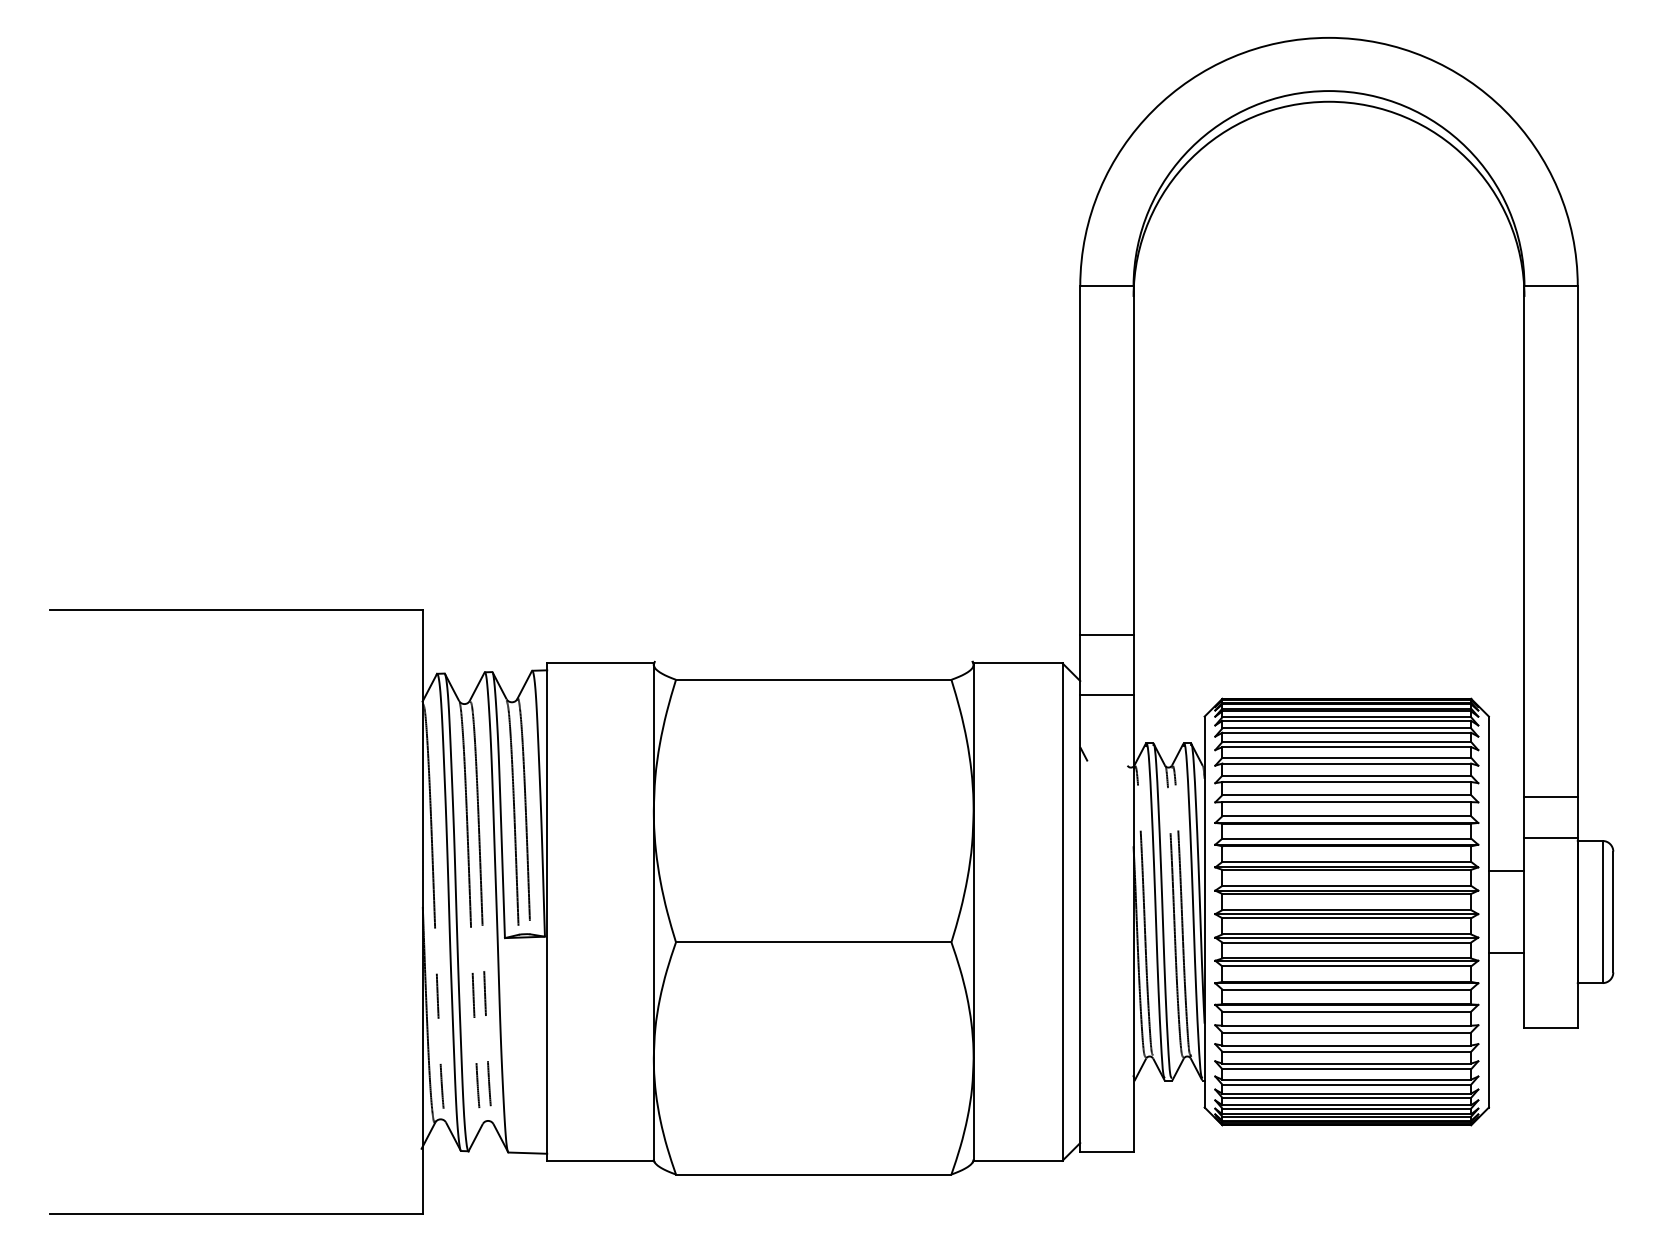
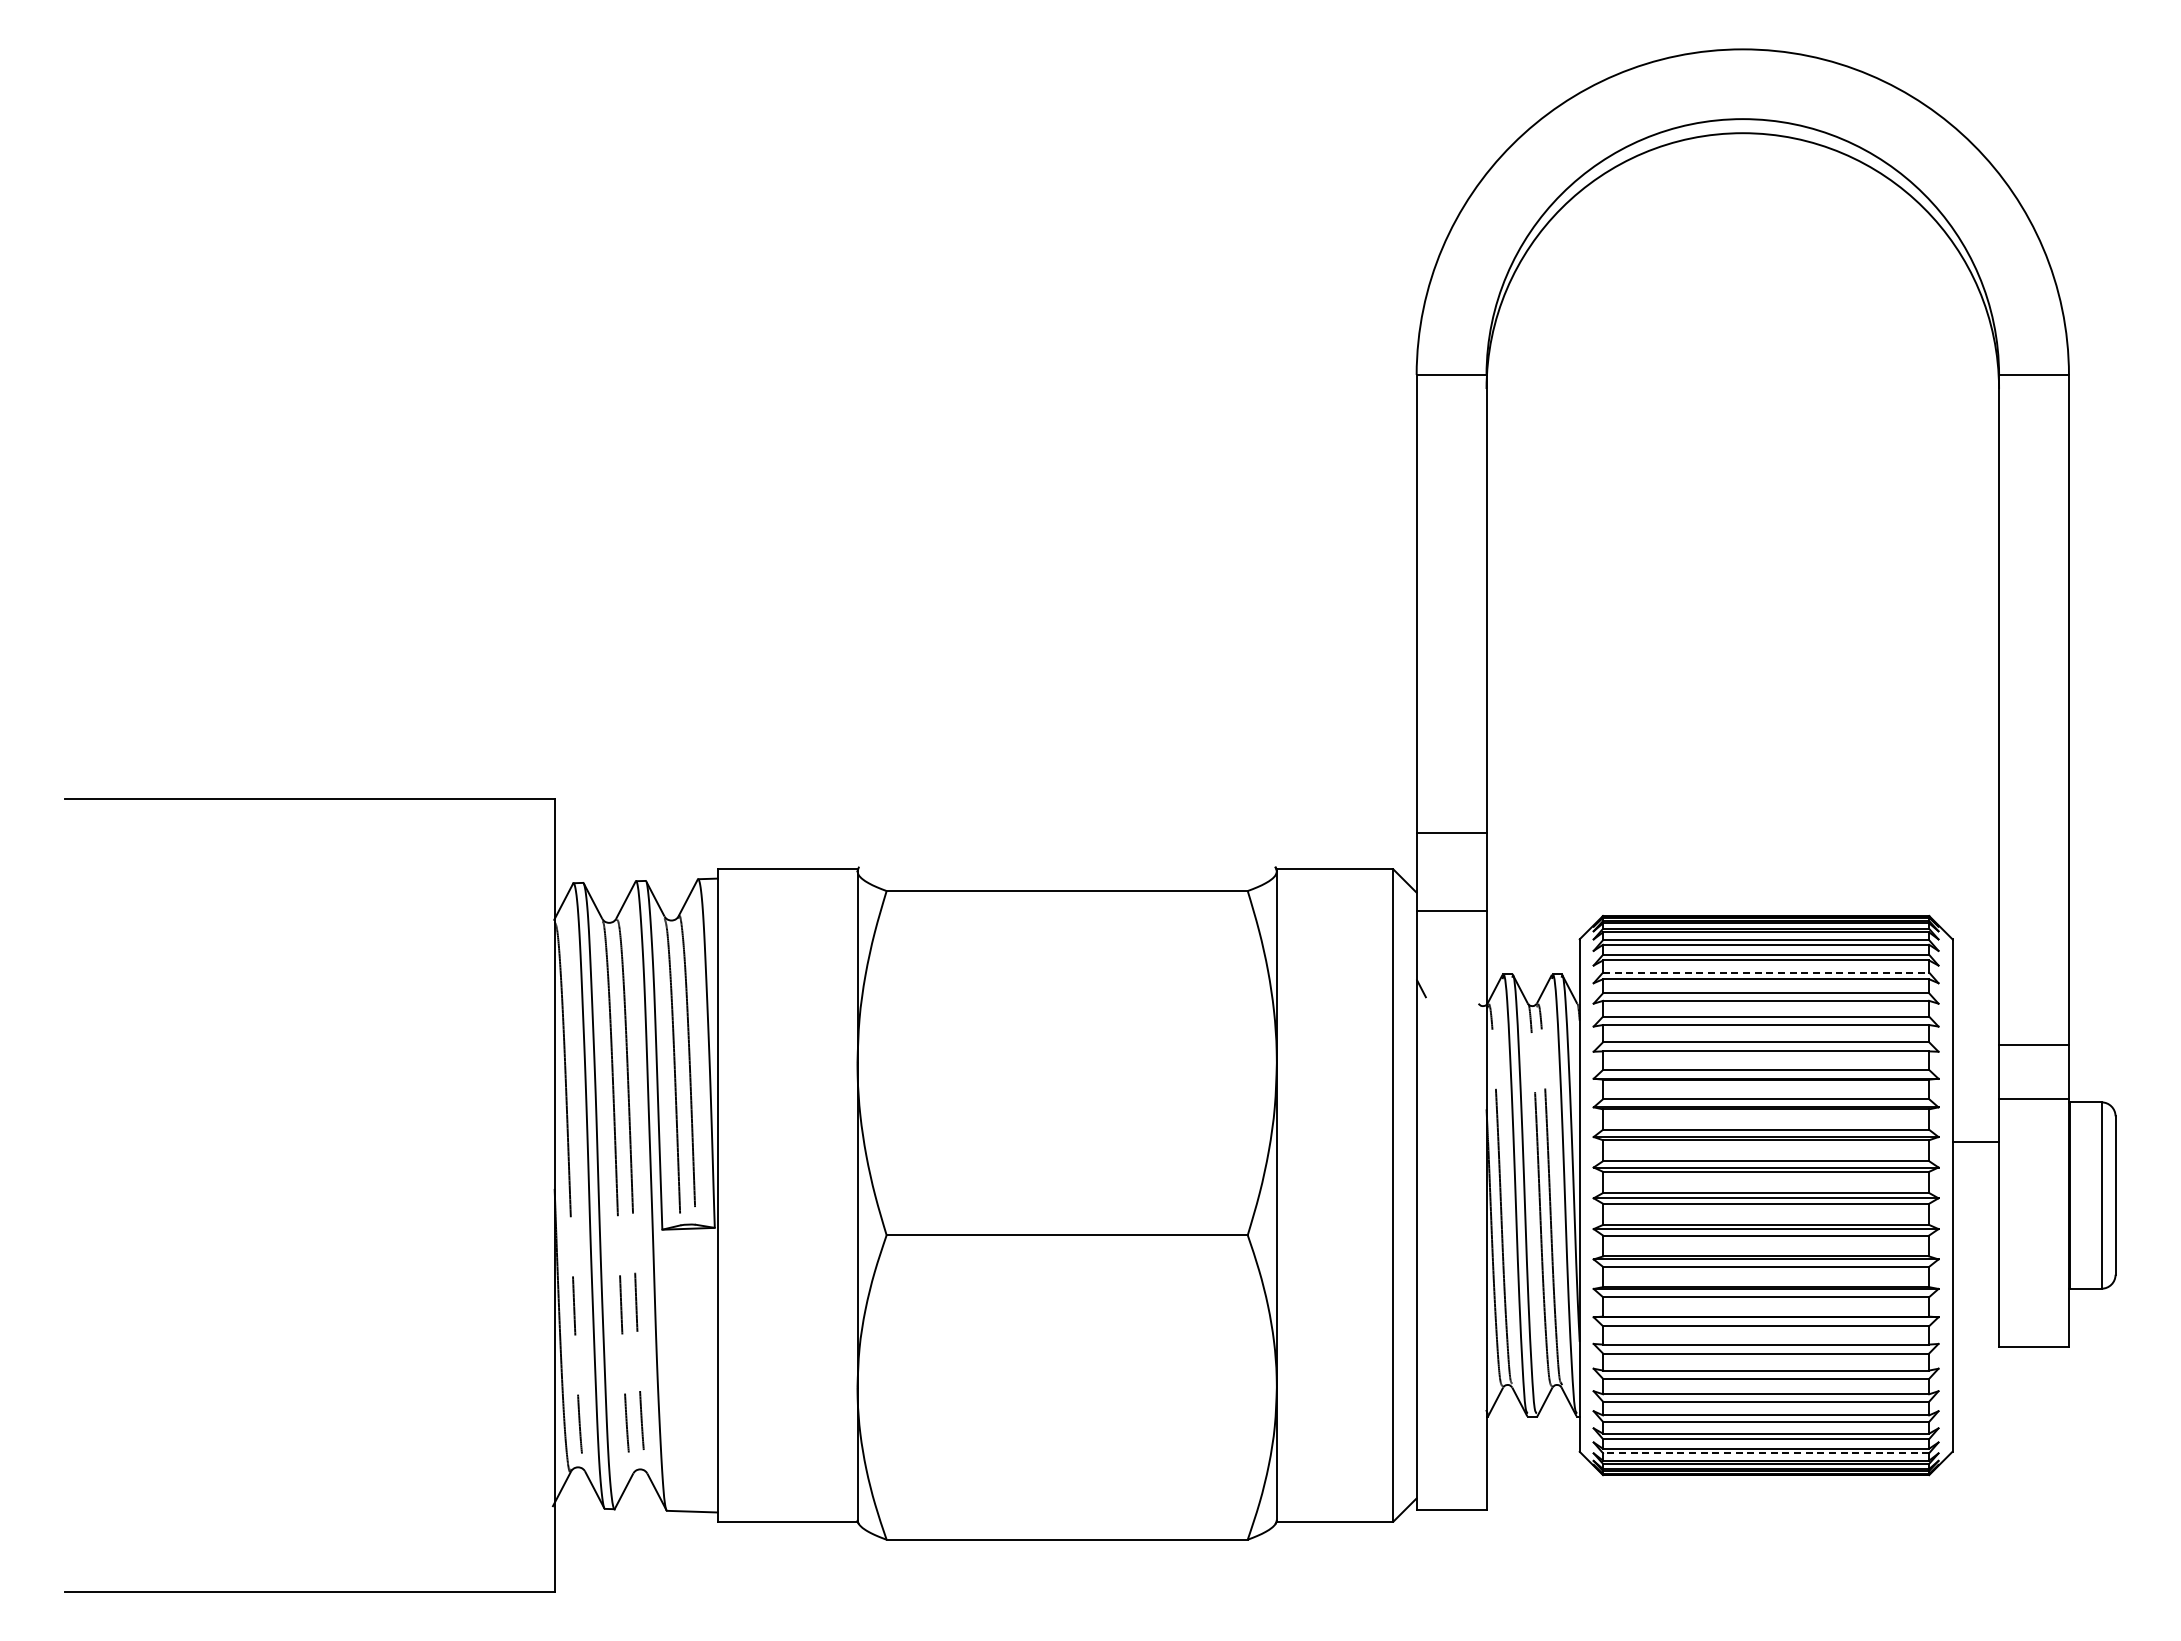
line: (1347, 741) -> (1766, 972), solid -> dashed
line: (1506, 953) -> (1975, 1249), removed
line: (1346, 1108) -> (1765, 1453), solid -> dashed

